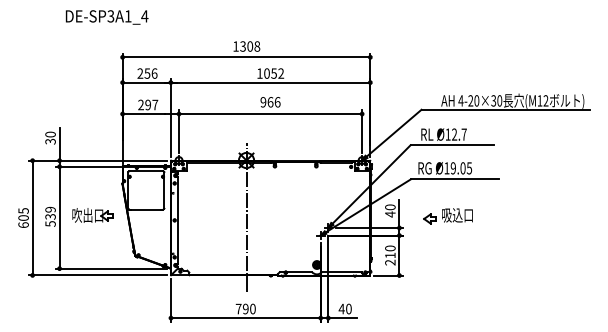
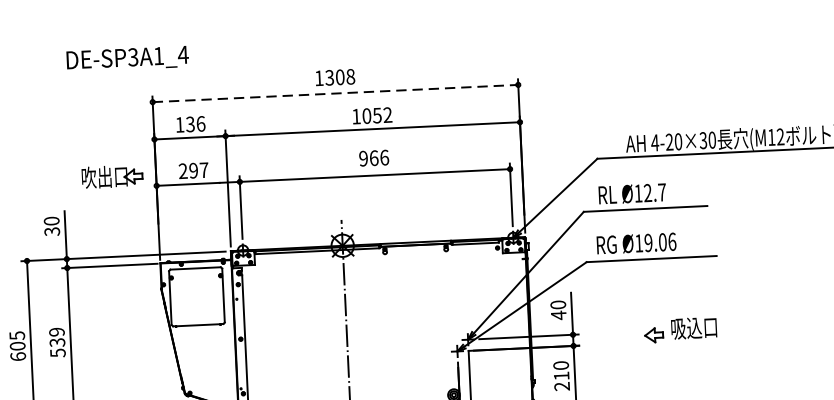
text: (106, 17) -> (126, 59), moved
line: (246, 57) -> (335, 93), solid -> dashed
text: (143, 73) -> (184, 124), 256 -> 136
text: (469, 168) -> (672, 242), Ø19.05 -> Ø19.06
part: (92, 215) -> (111, 176), moved
part: (447, 216) -> (679, 330), moved

